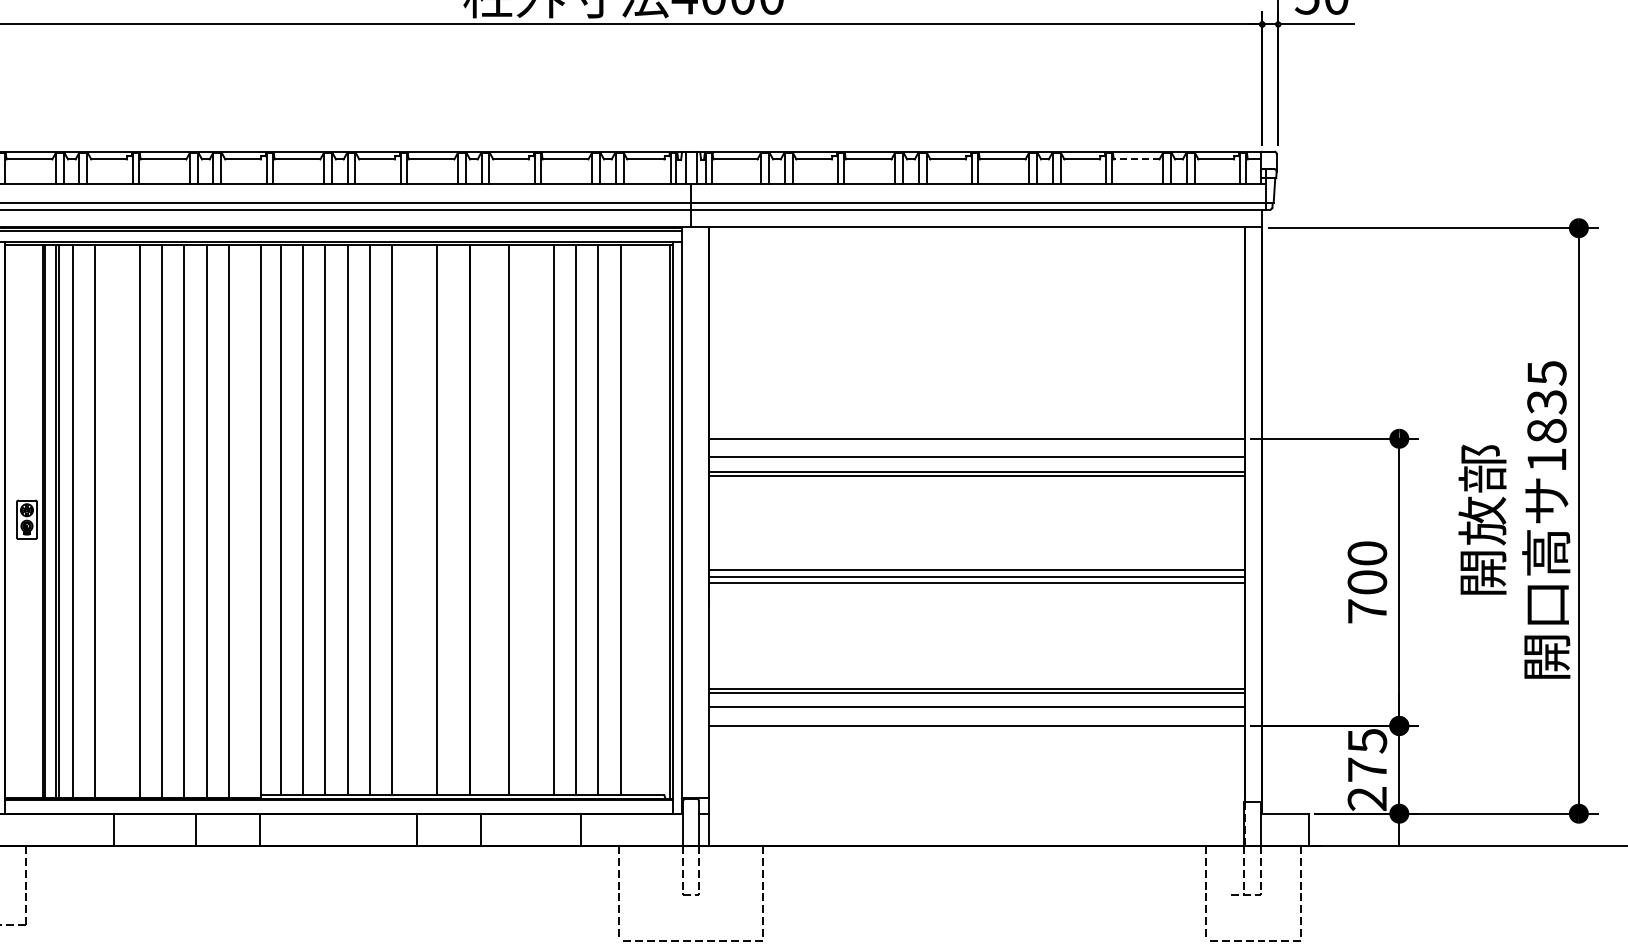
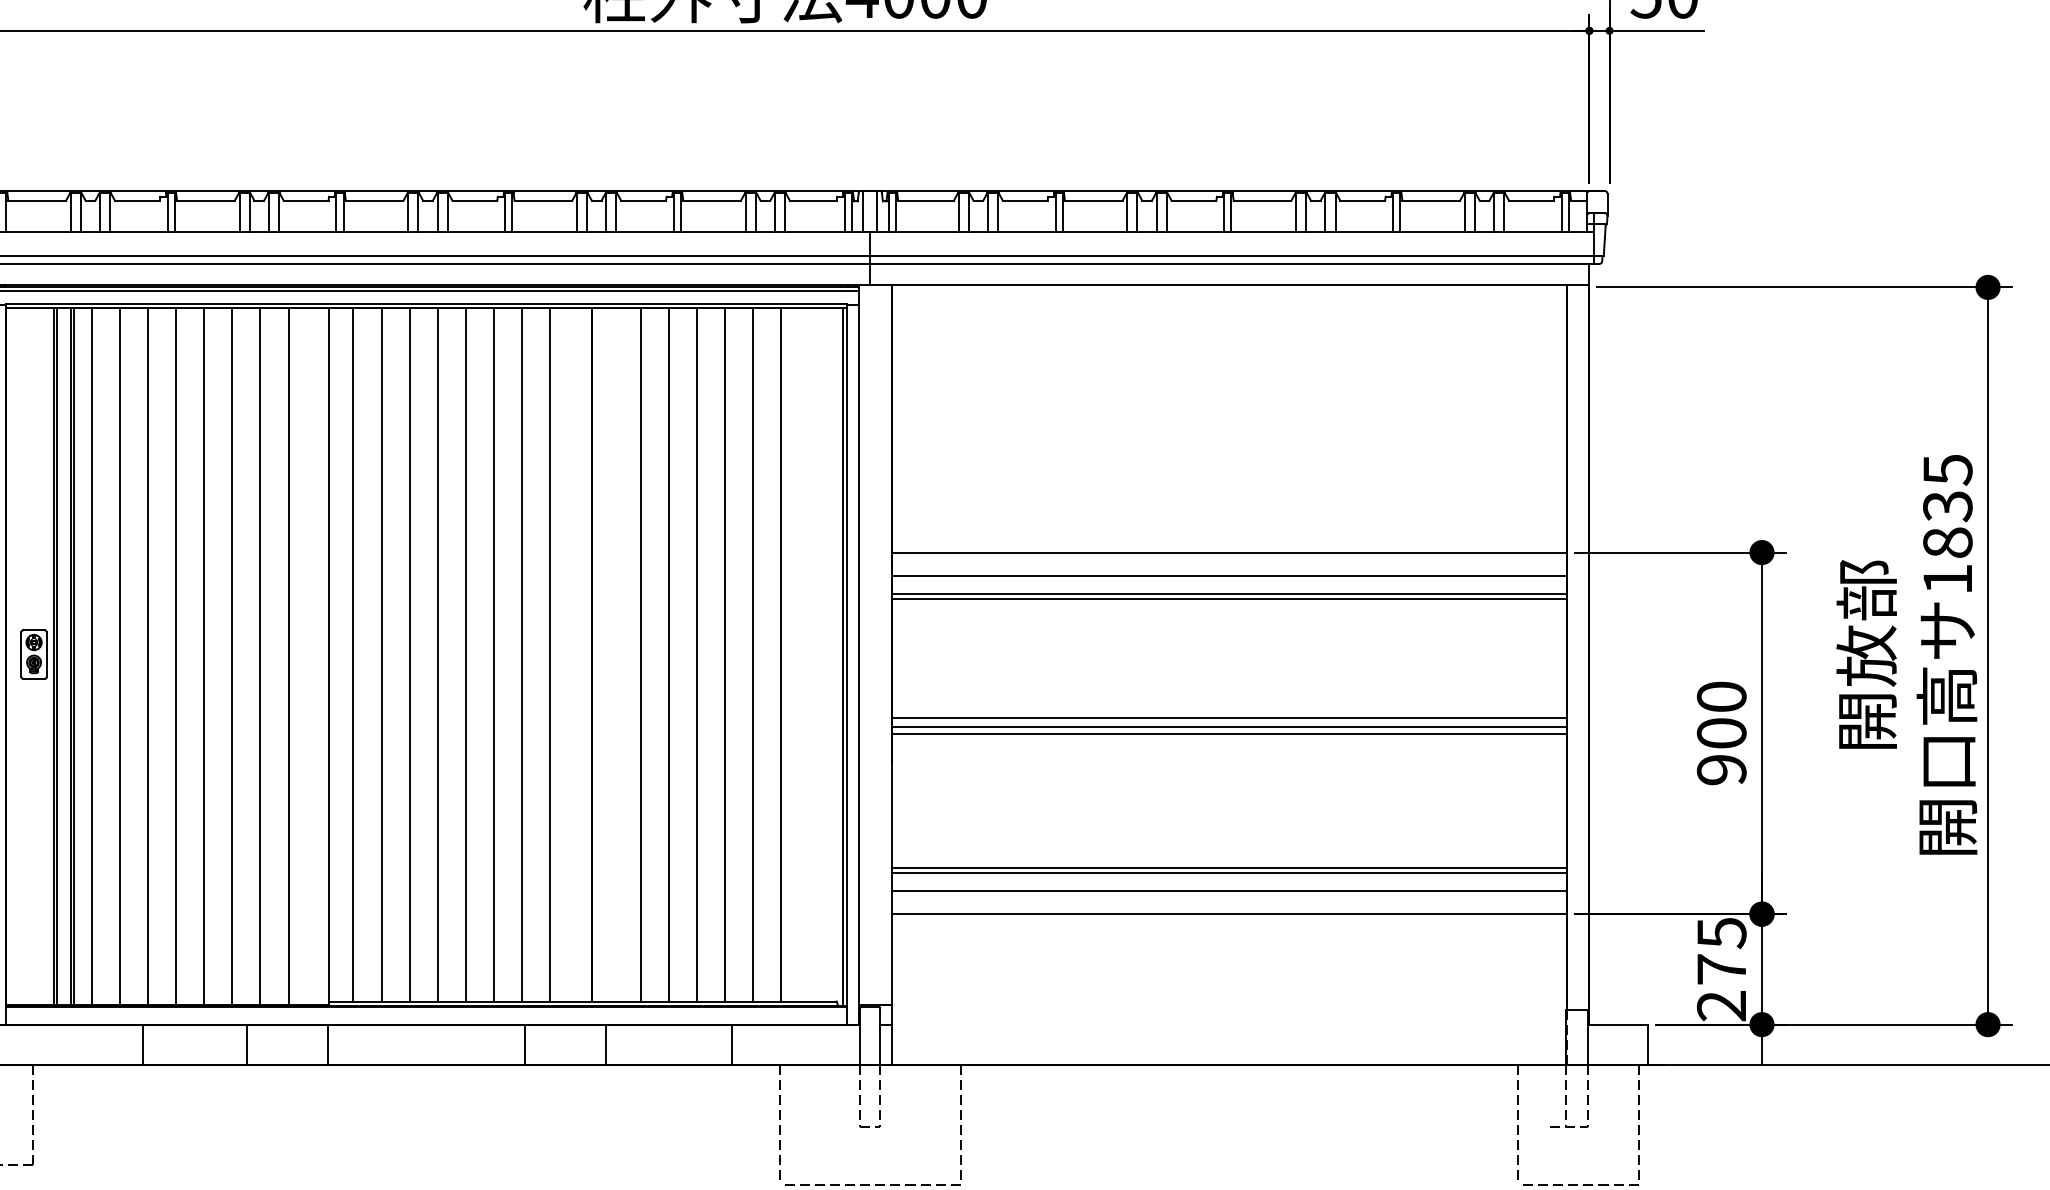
line: (1136, 159) -> (1431, 200), dashed -> solid
line: (414, 519) -> (521, 654), added
line: (531, 519) -> (669, 654), added
line: (117, 520) -> (148, 655), added
text: (1367, 611) -> (1721, 770), 700 -> 900

